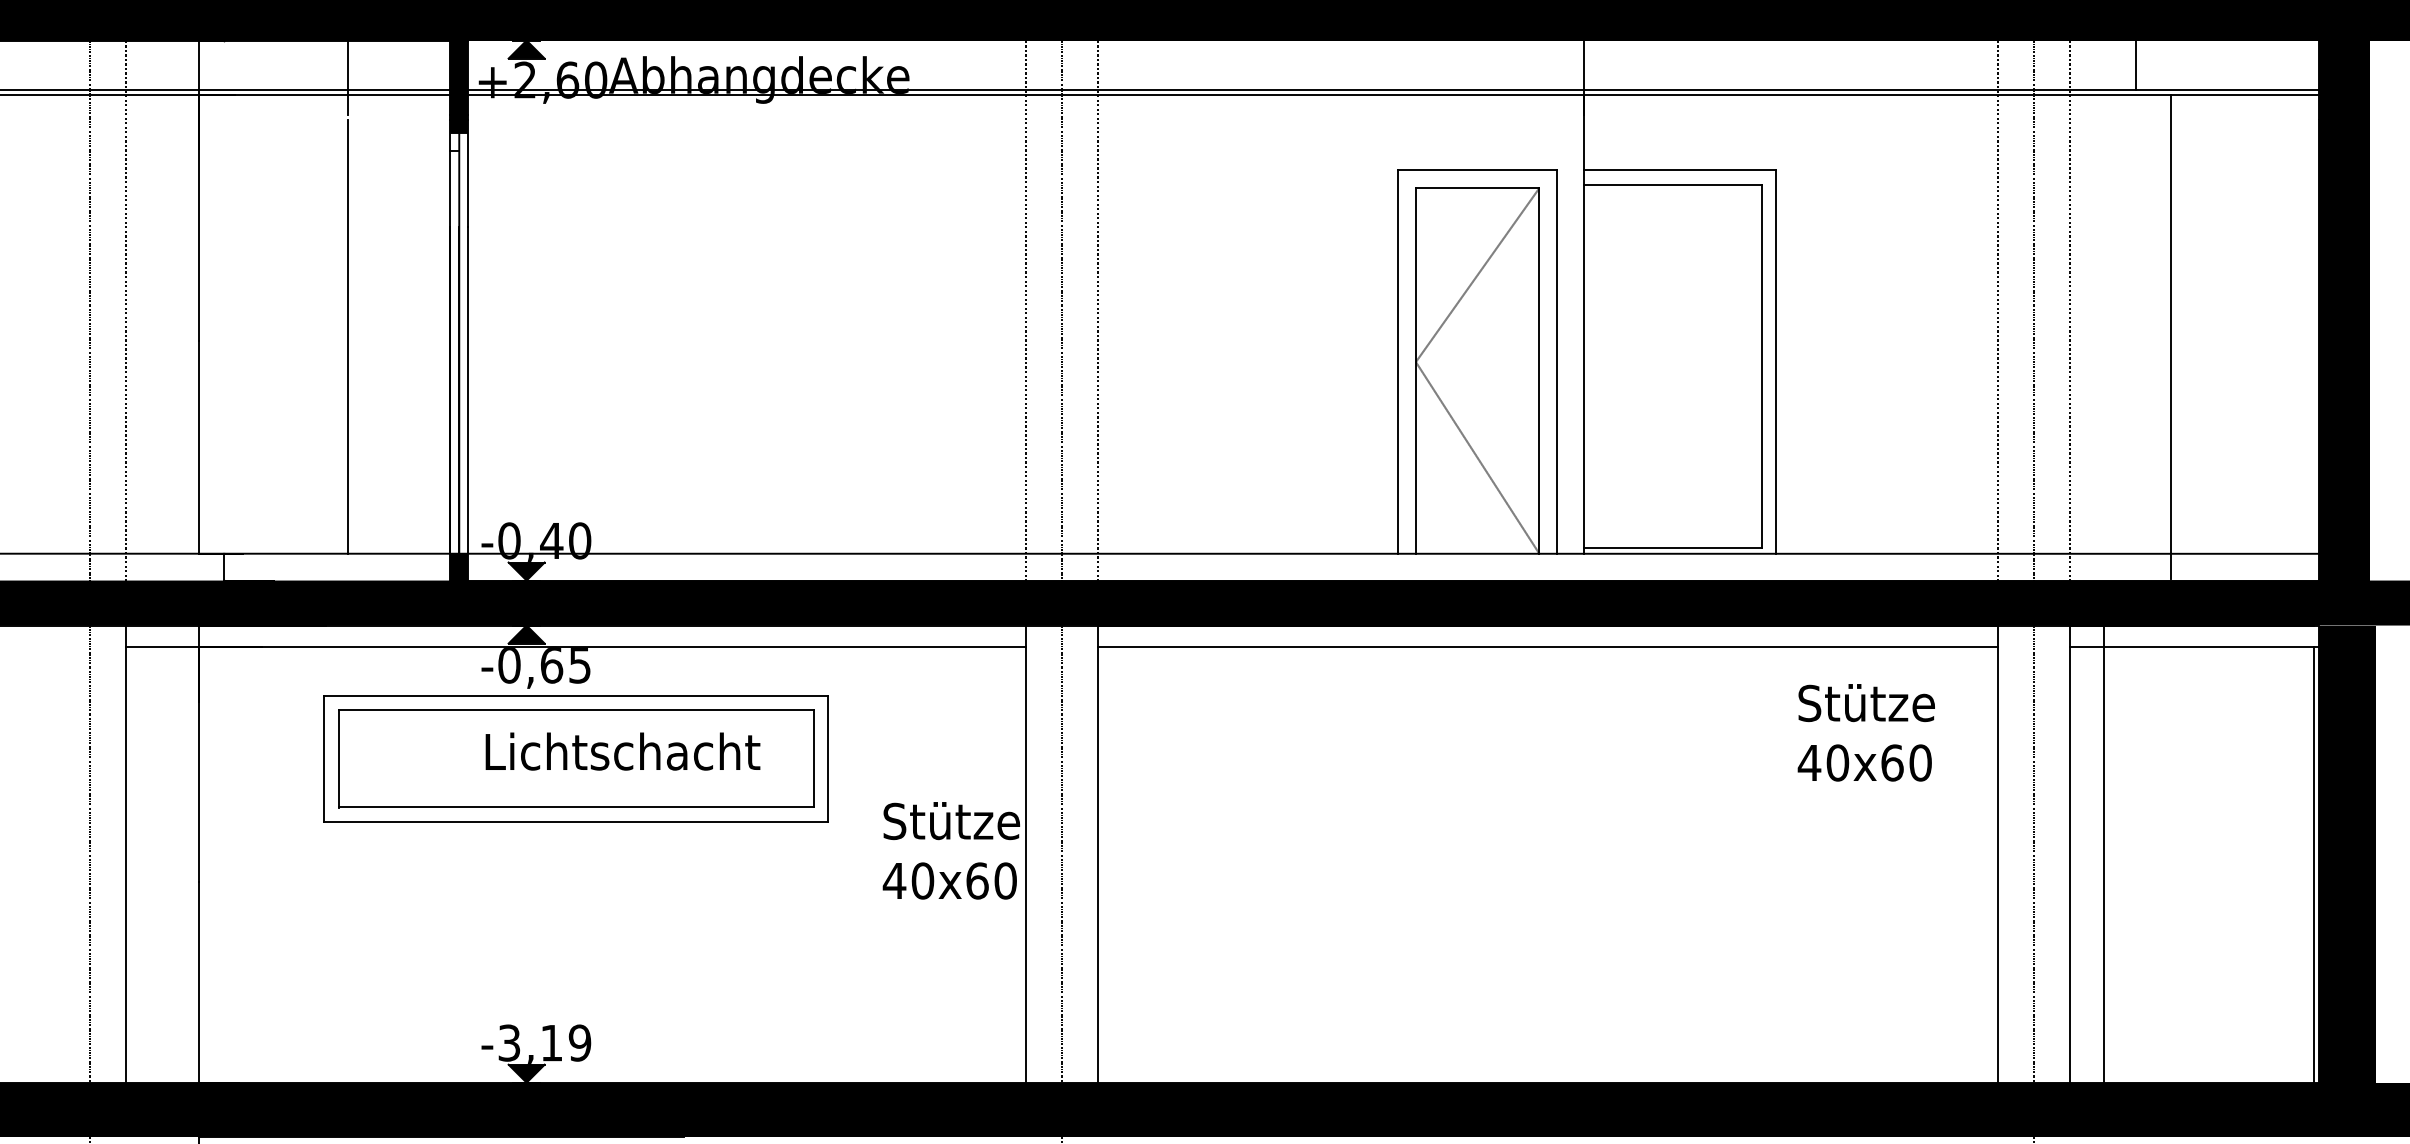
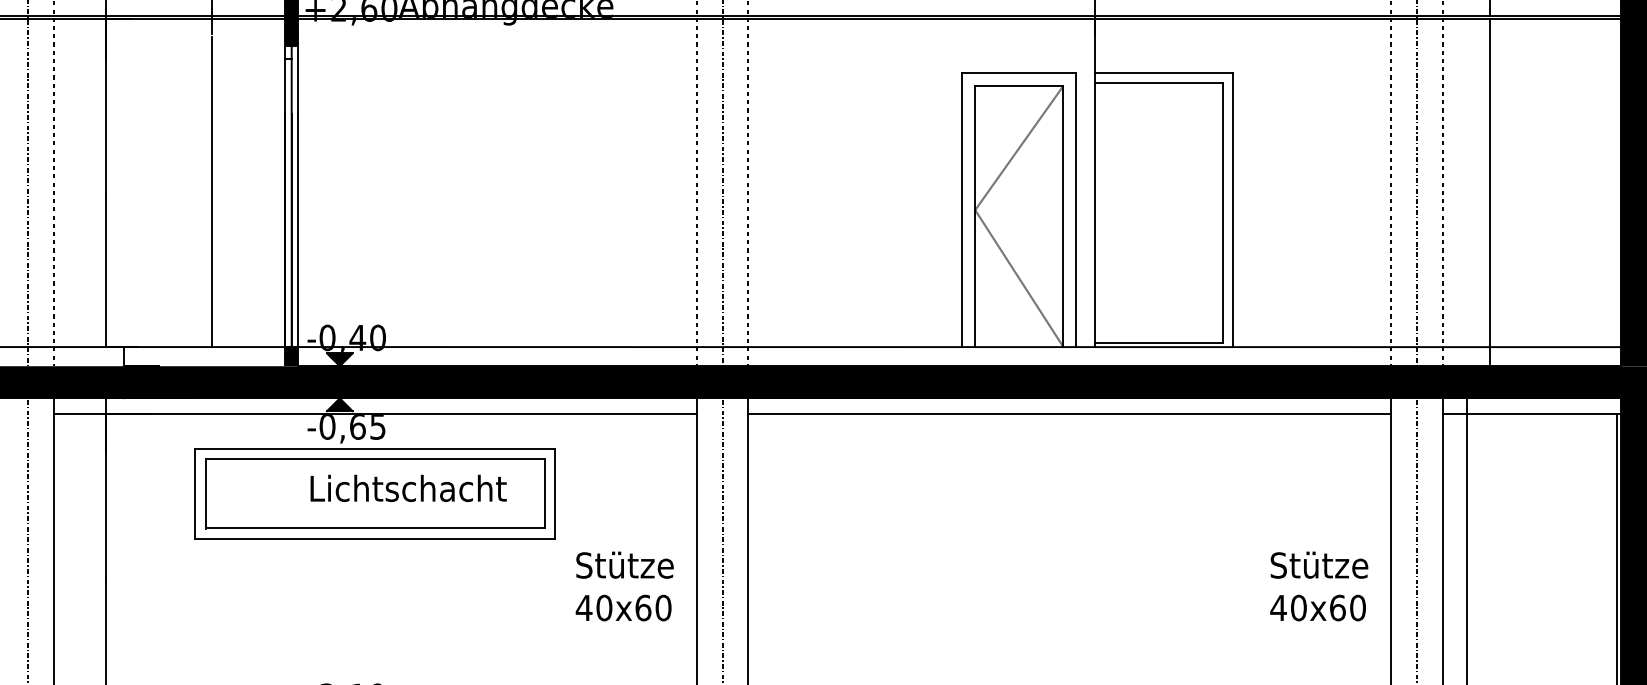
line: (2171, 336) -> (1490, 191), moved
text: (1865, 732) -> (1318, 586), moved
text: (950, 850) -> (624, 586), moved

